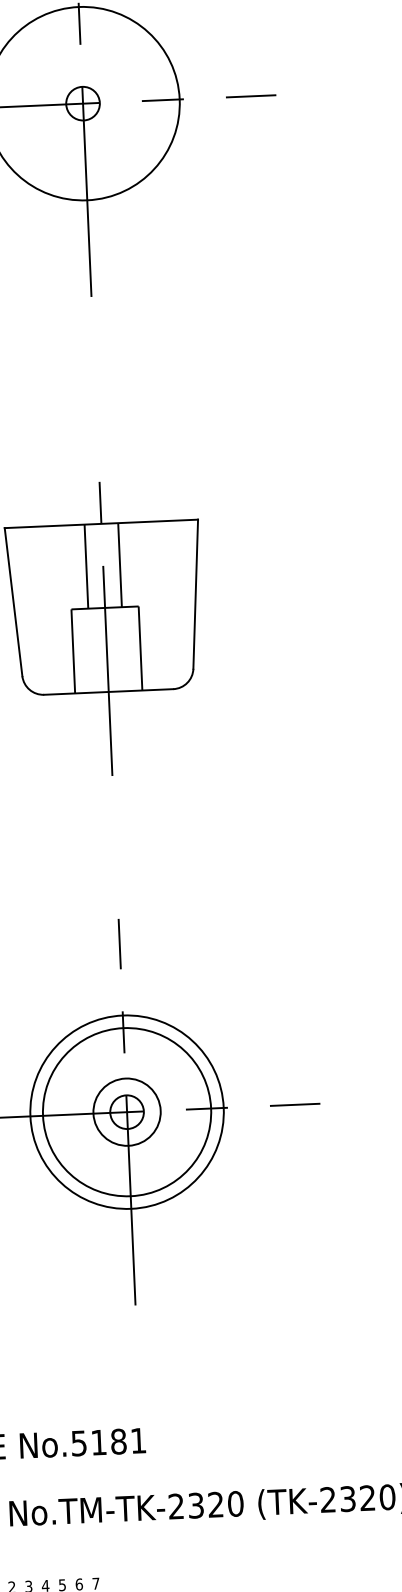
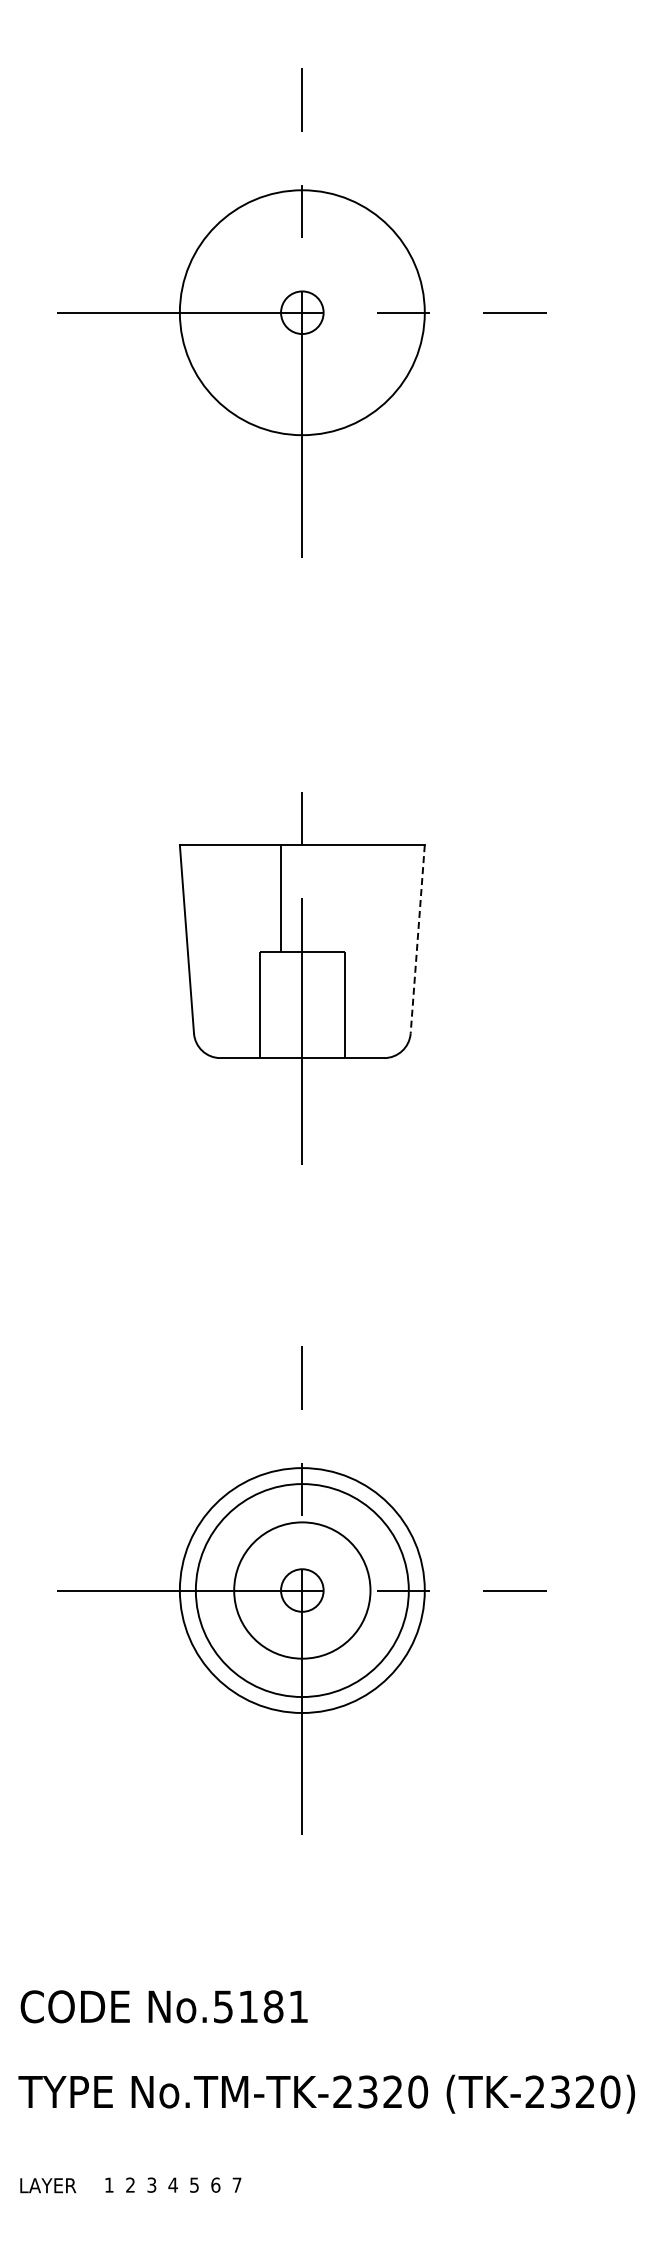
line: (119, 565) -> (323, 898), removed
line: (195, 594) -> (417, 939), solid -> dashed
circle: (126, 1112) -> (301, 1590), size x1.6

